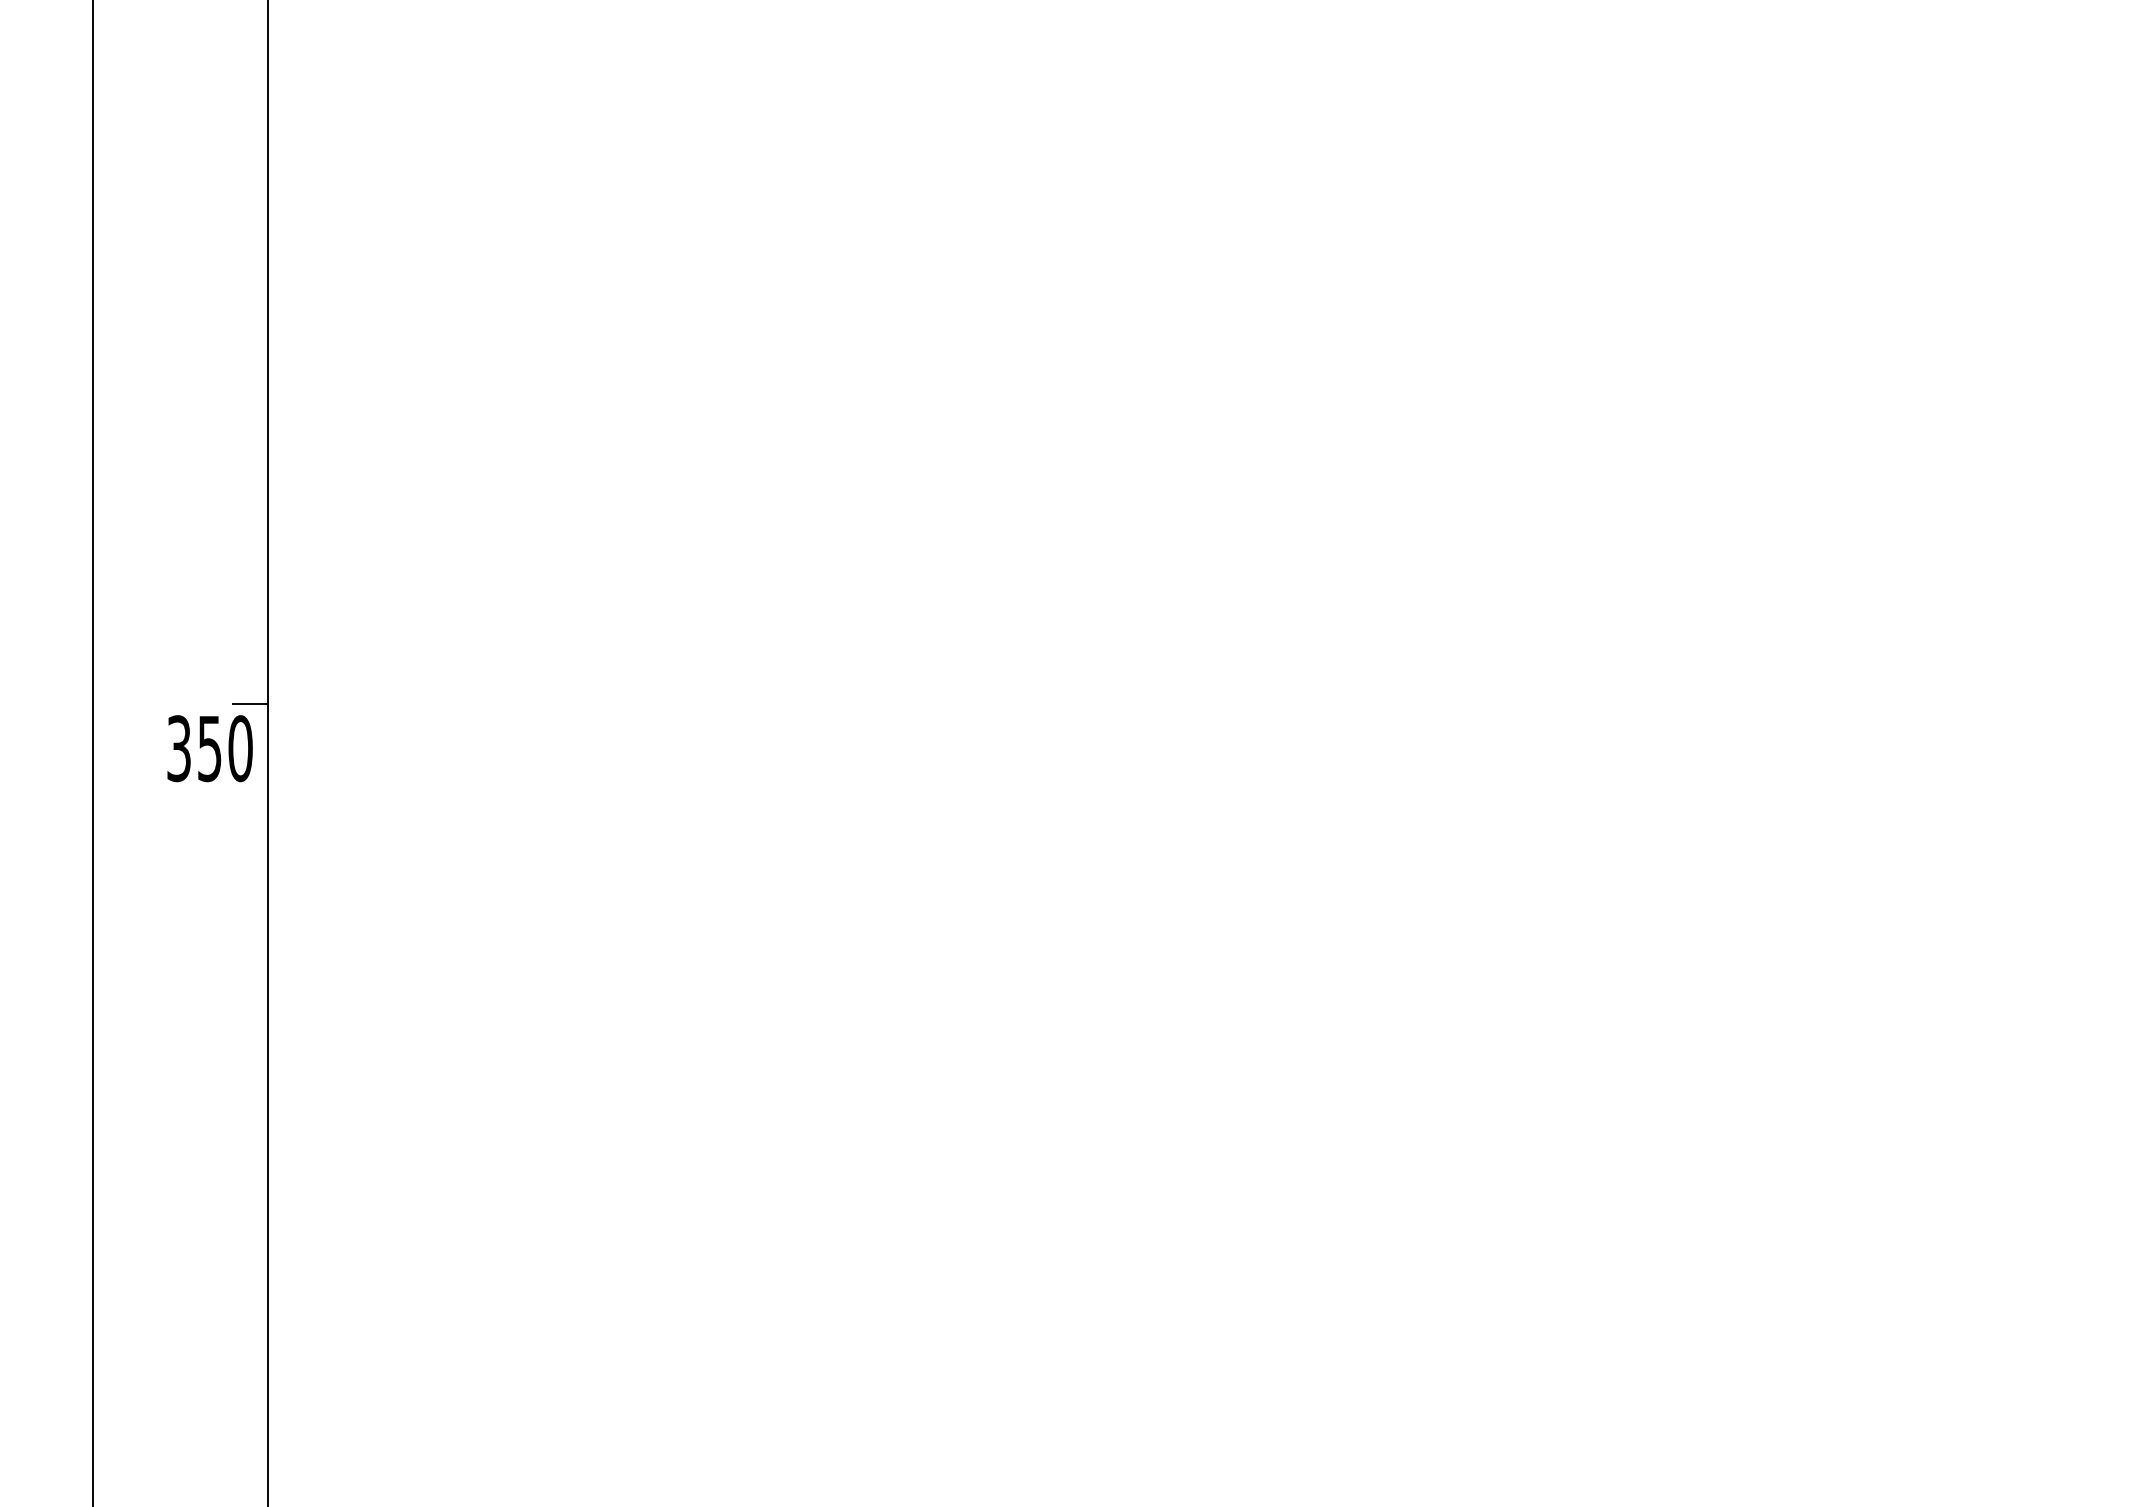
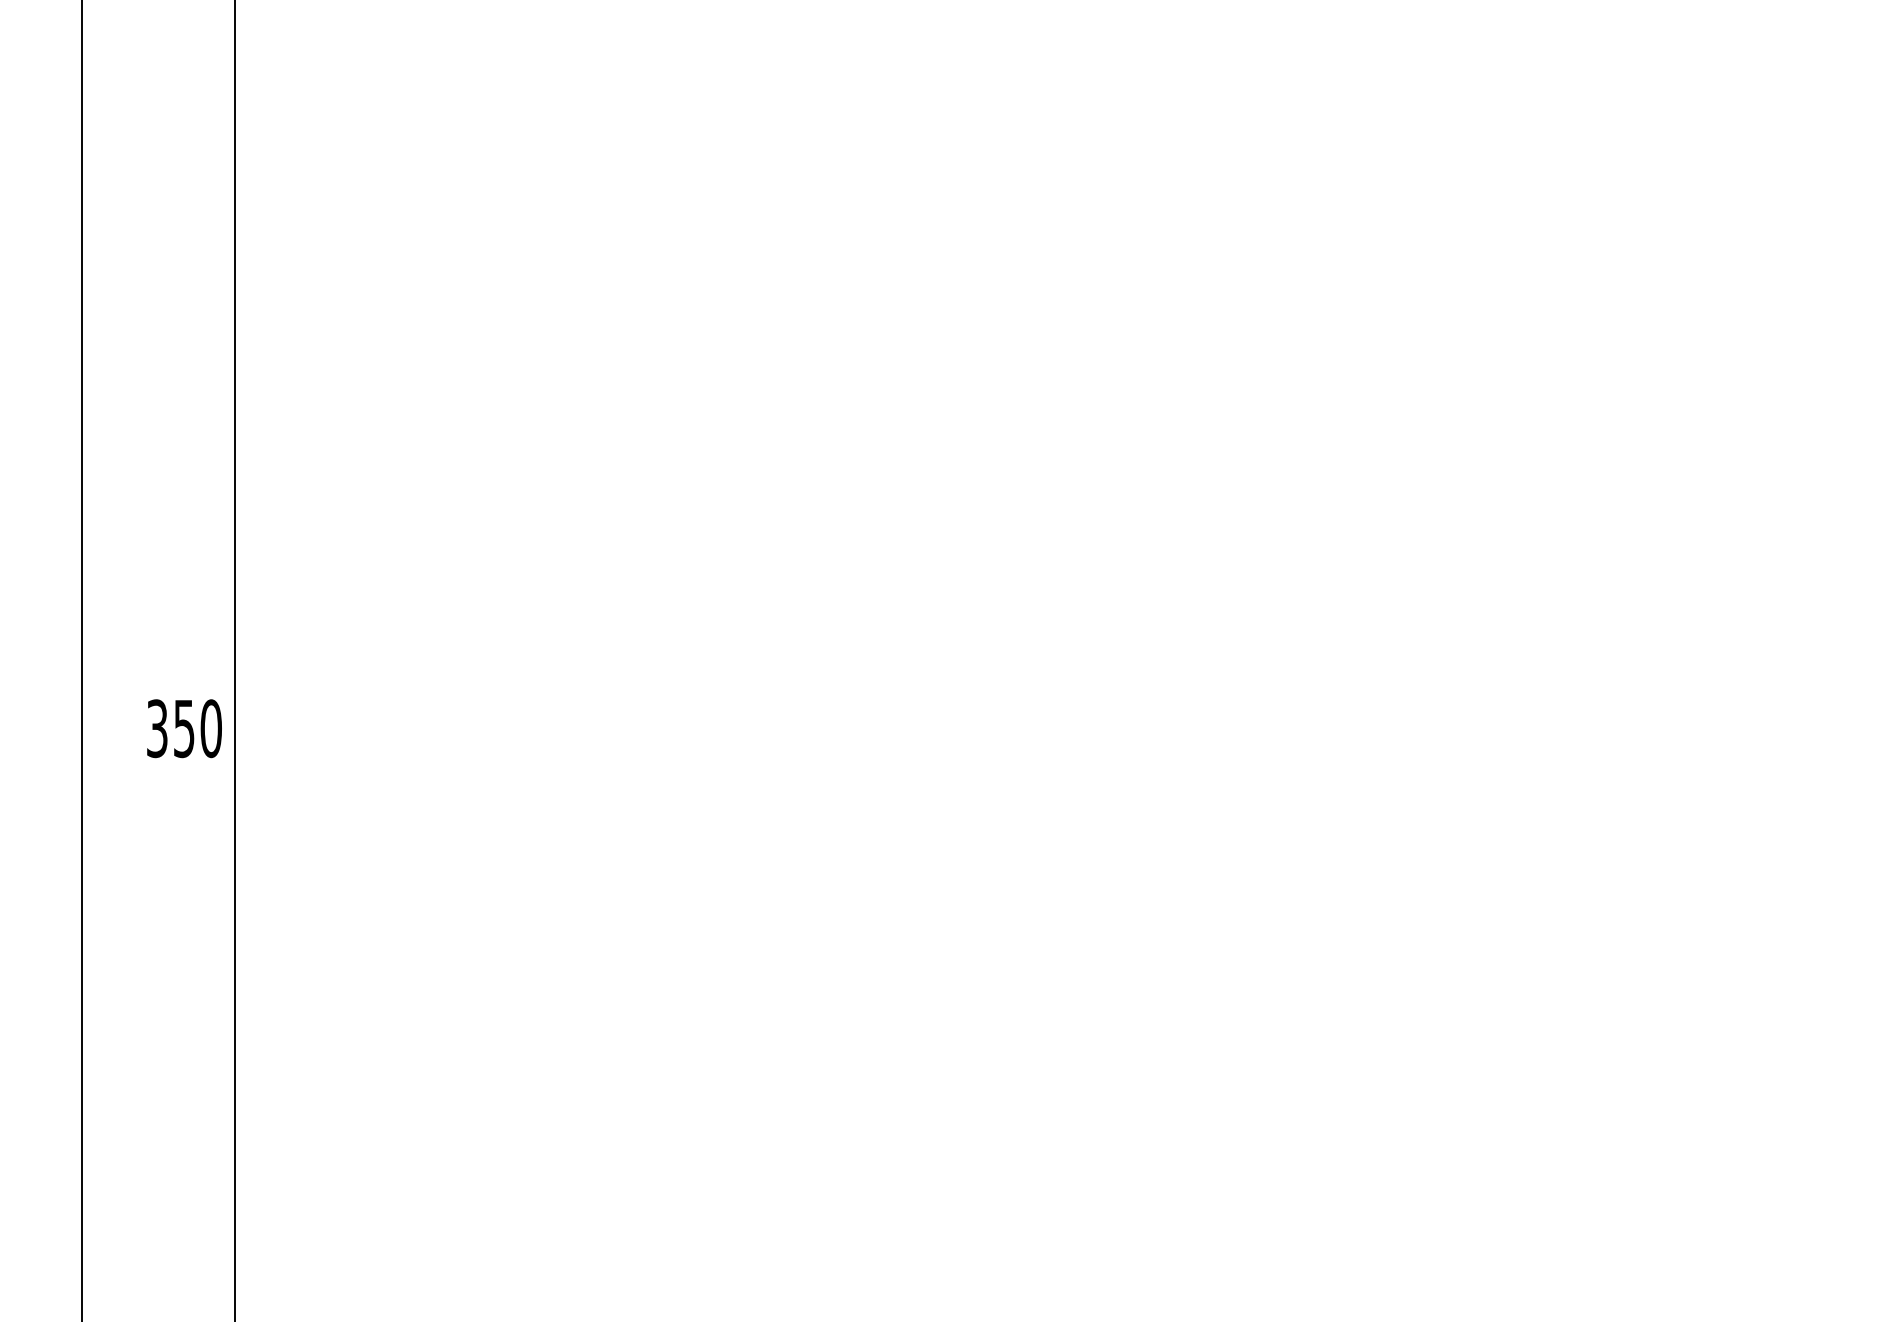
line: (250, 704) -> (219, 618), removed
text: (209, 748) -> (184, 728), moved

